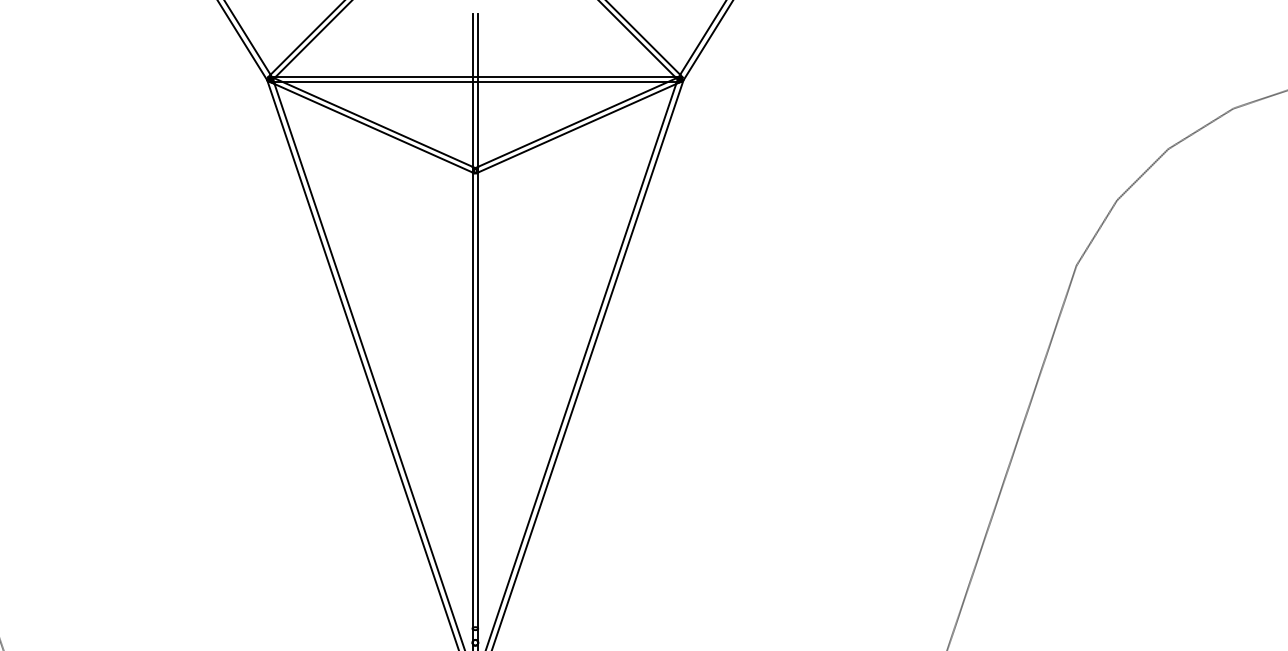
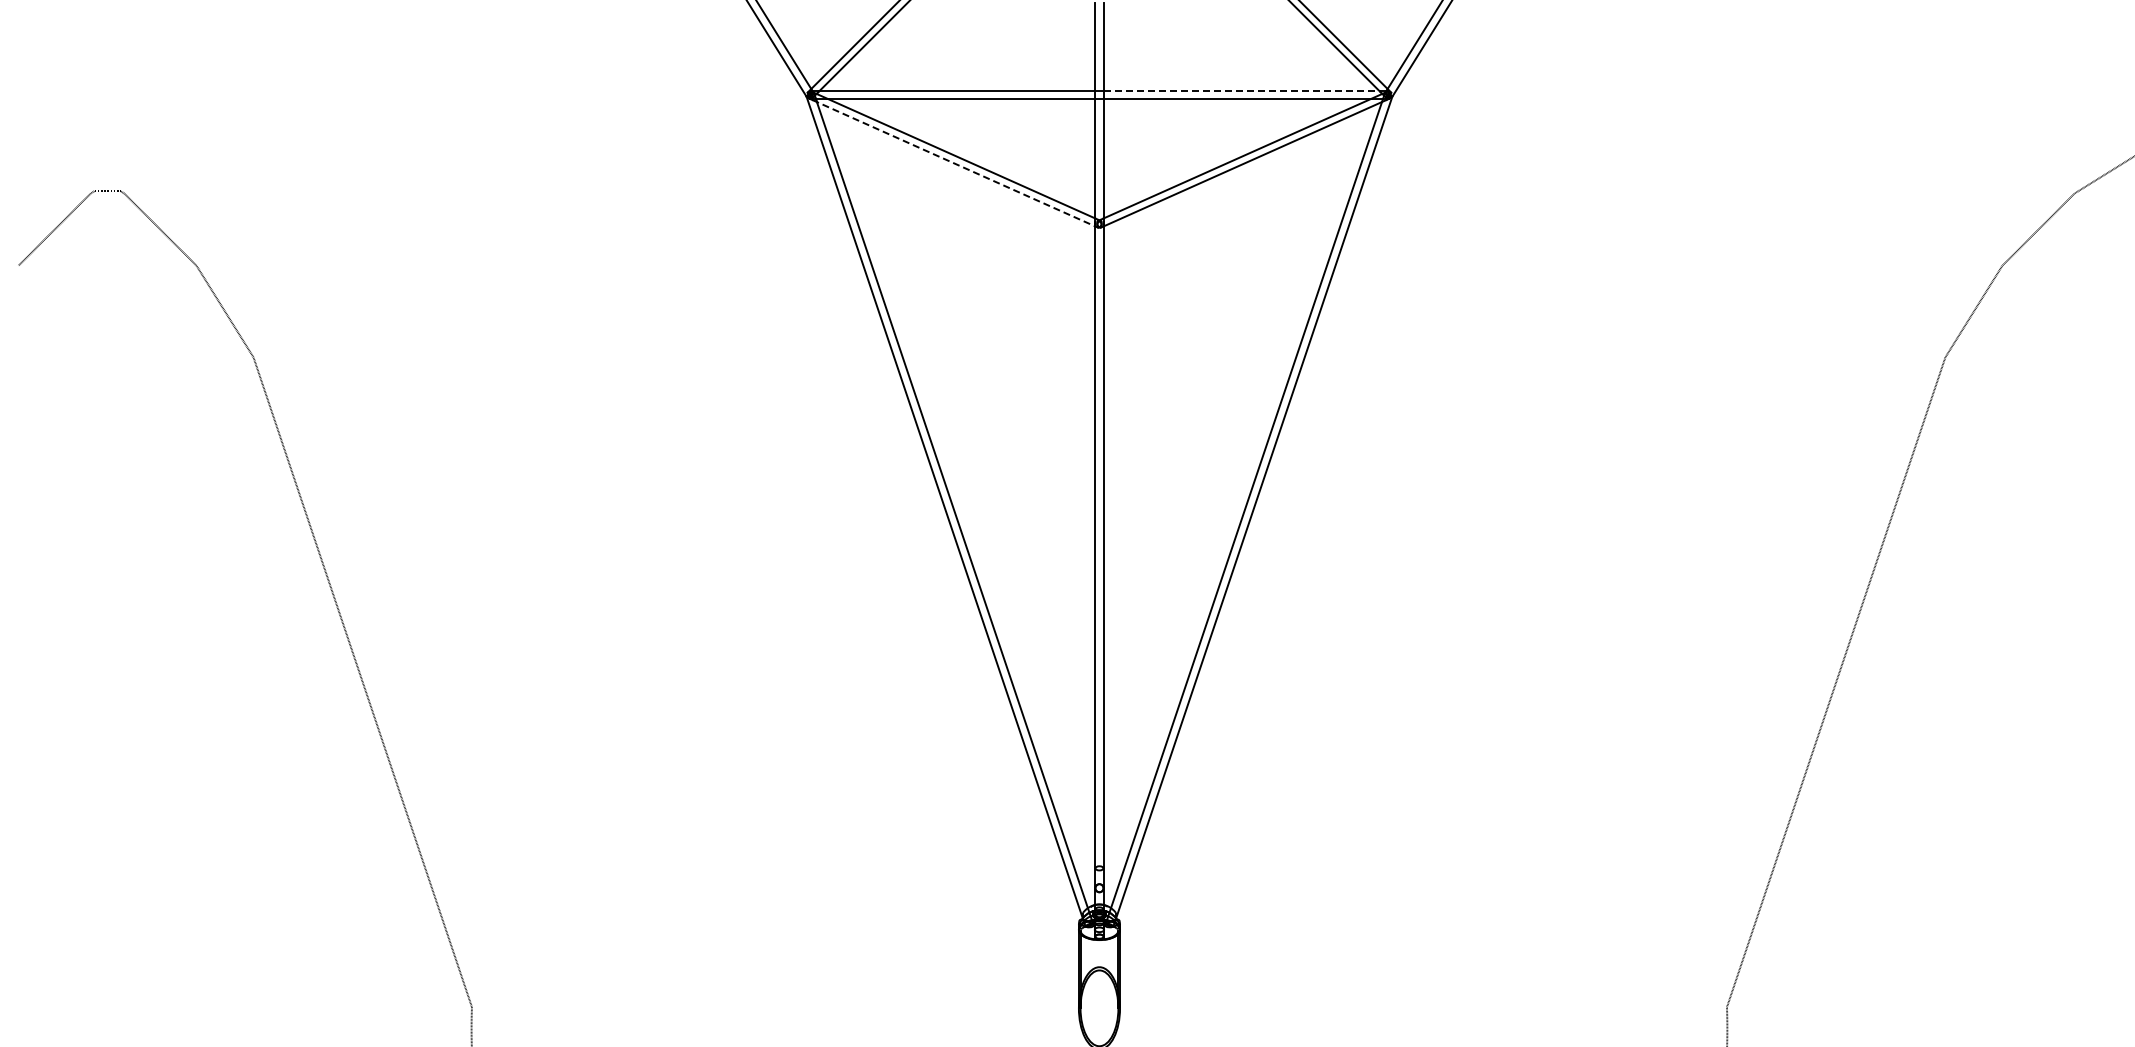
line: (577, 76) -> (1242, 91), solid -> dashed
line: (371, 127) -> (953, 163), solid -> dashed

